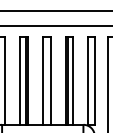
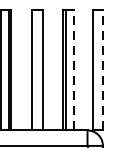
line: (73, 80) -> (73, 69), solid -> dashed
line: (94, 80) -> (102, 69), solid -> dashed

